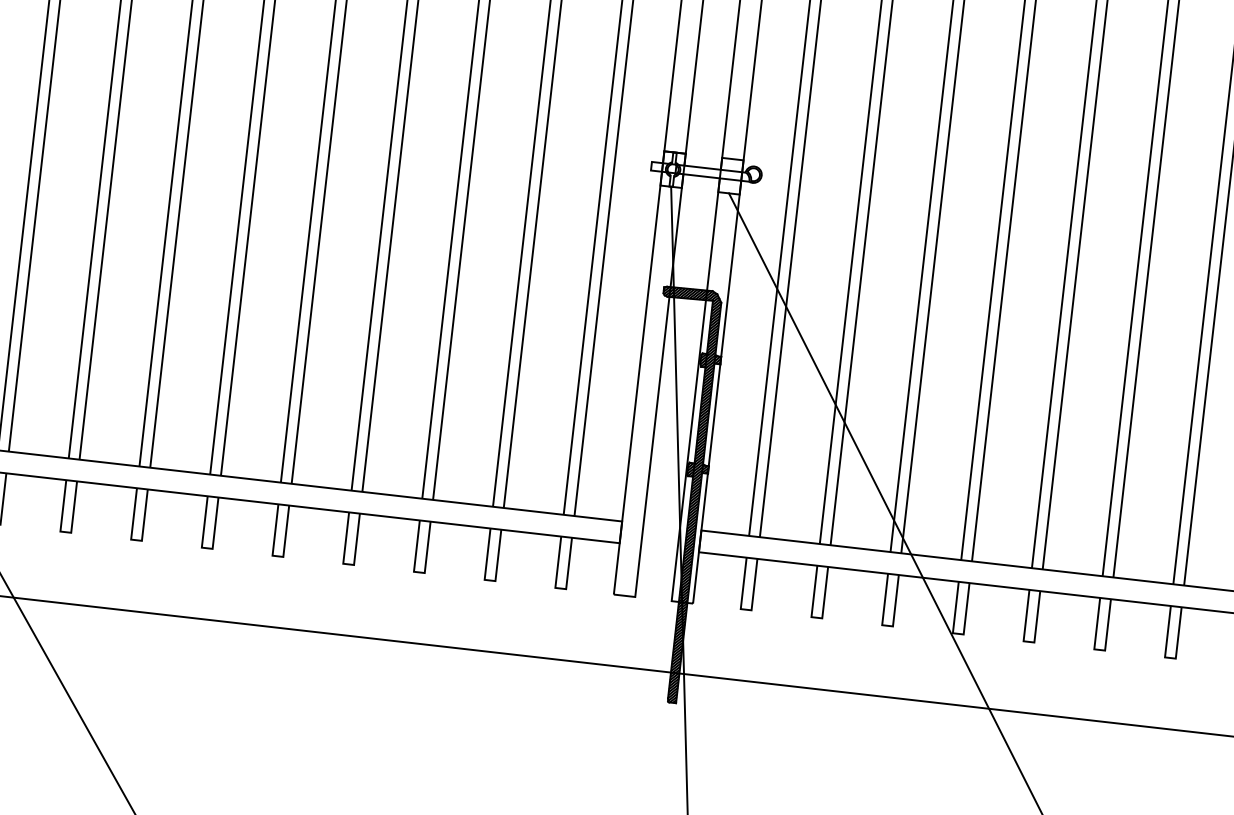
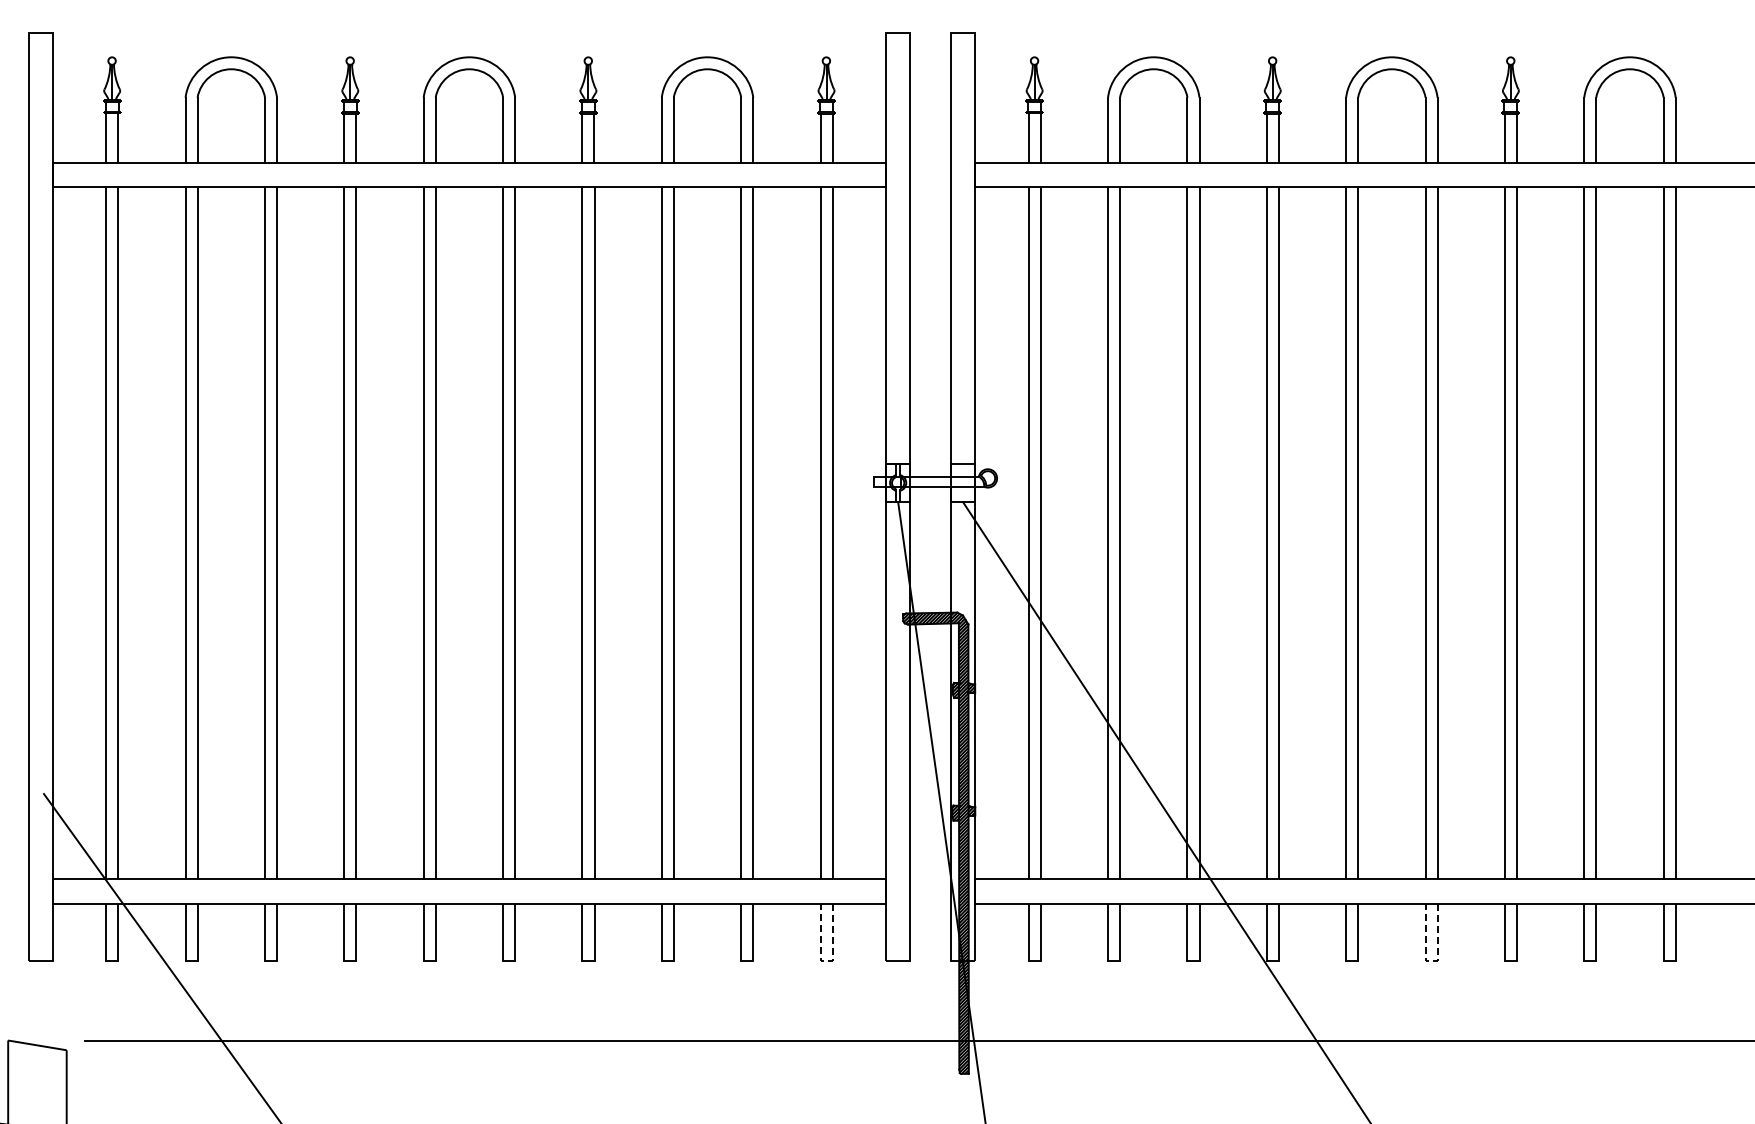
line: (560, 588) -> (826, 961), solid -> dashed
line: (1099, 650) -> (1431, 961), solid -> dashed

